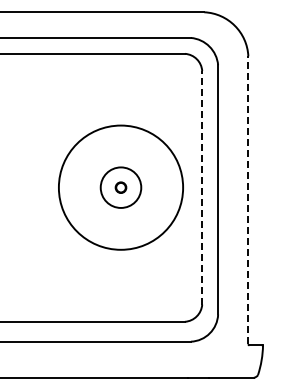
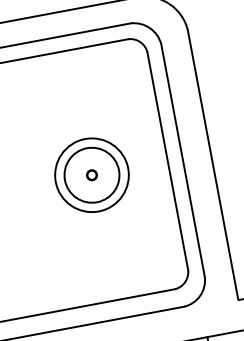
circle: (120, 187) -> (91, 175), size x0.62
circle: (120, 187) -> (91, 175), size x1.43
line: (202, 187) -> (167, 160), dashed -> solid
line: (248, 200) -> (213, 164), dashed -> solid

